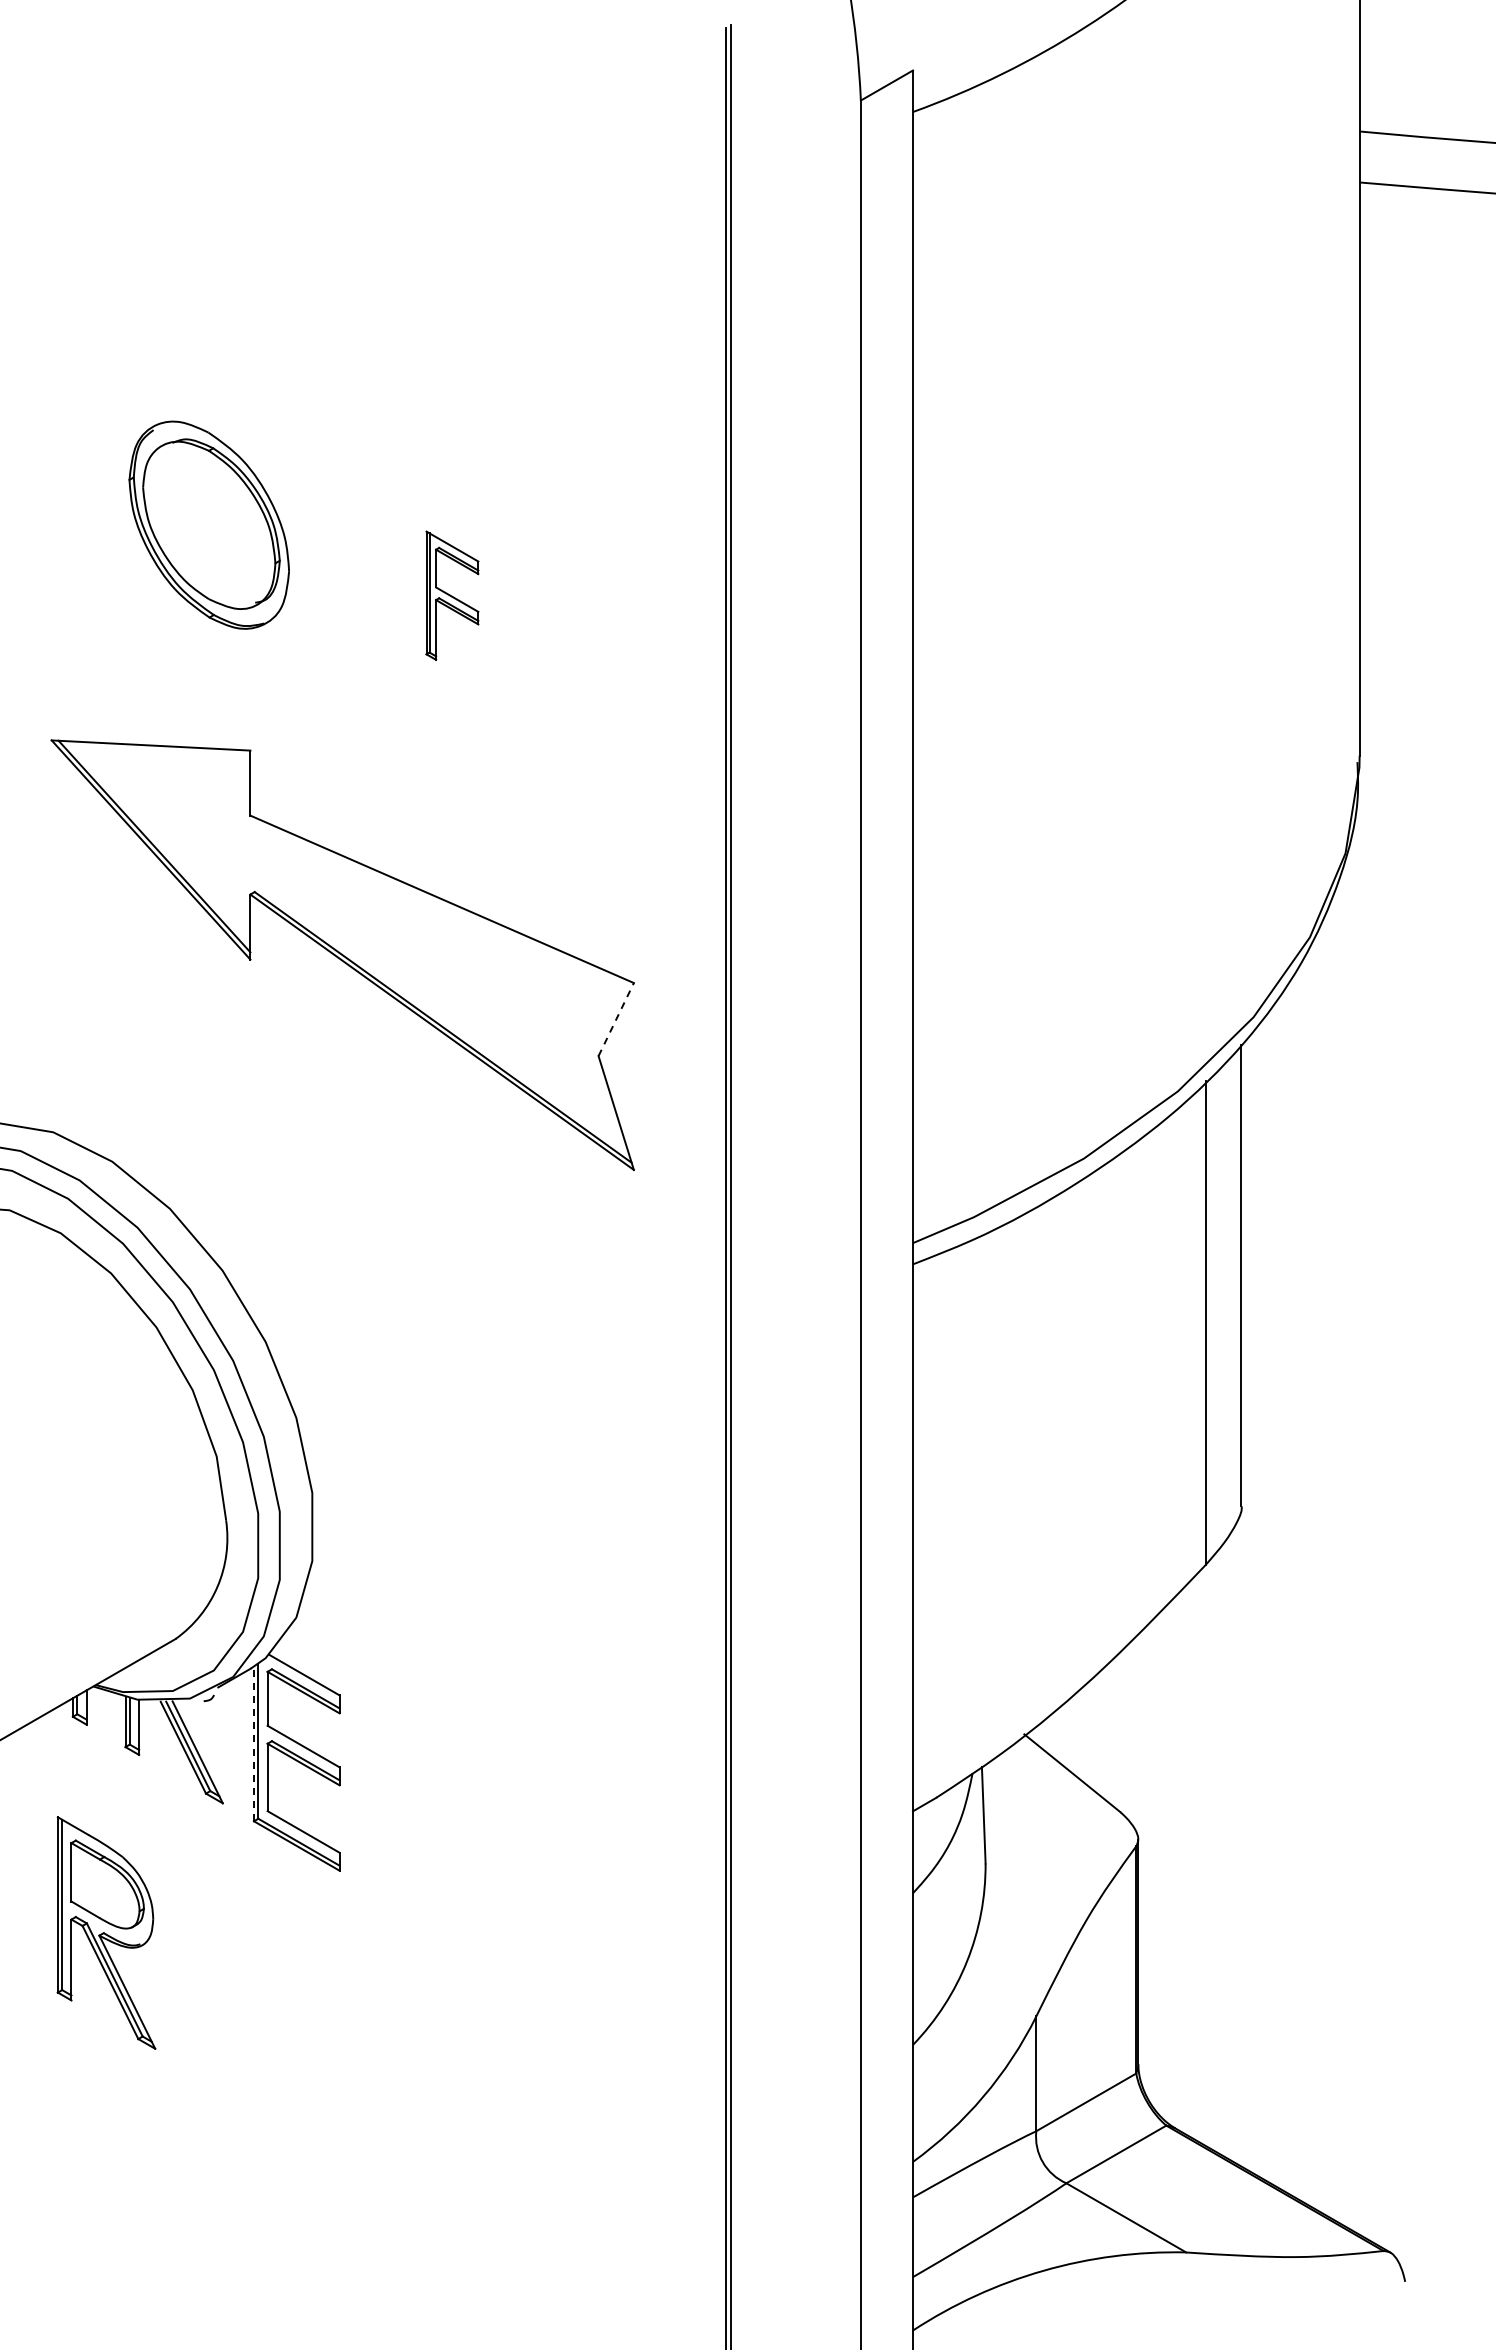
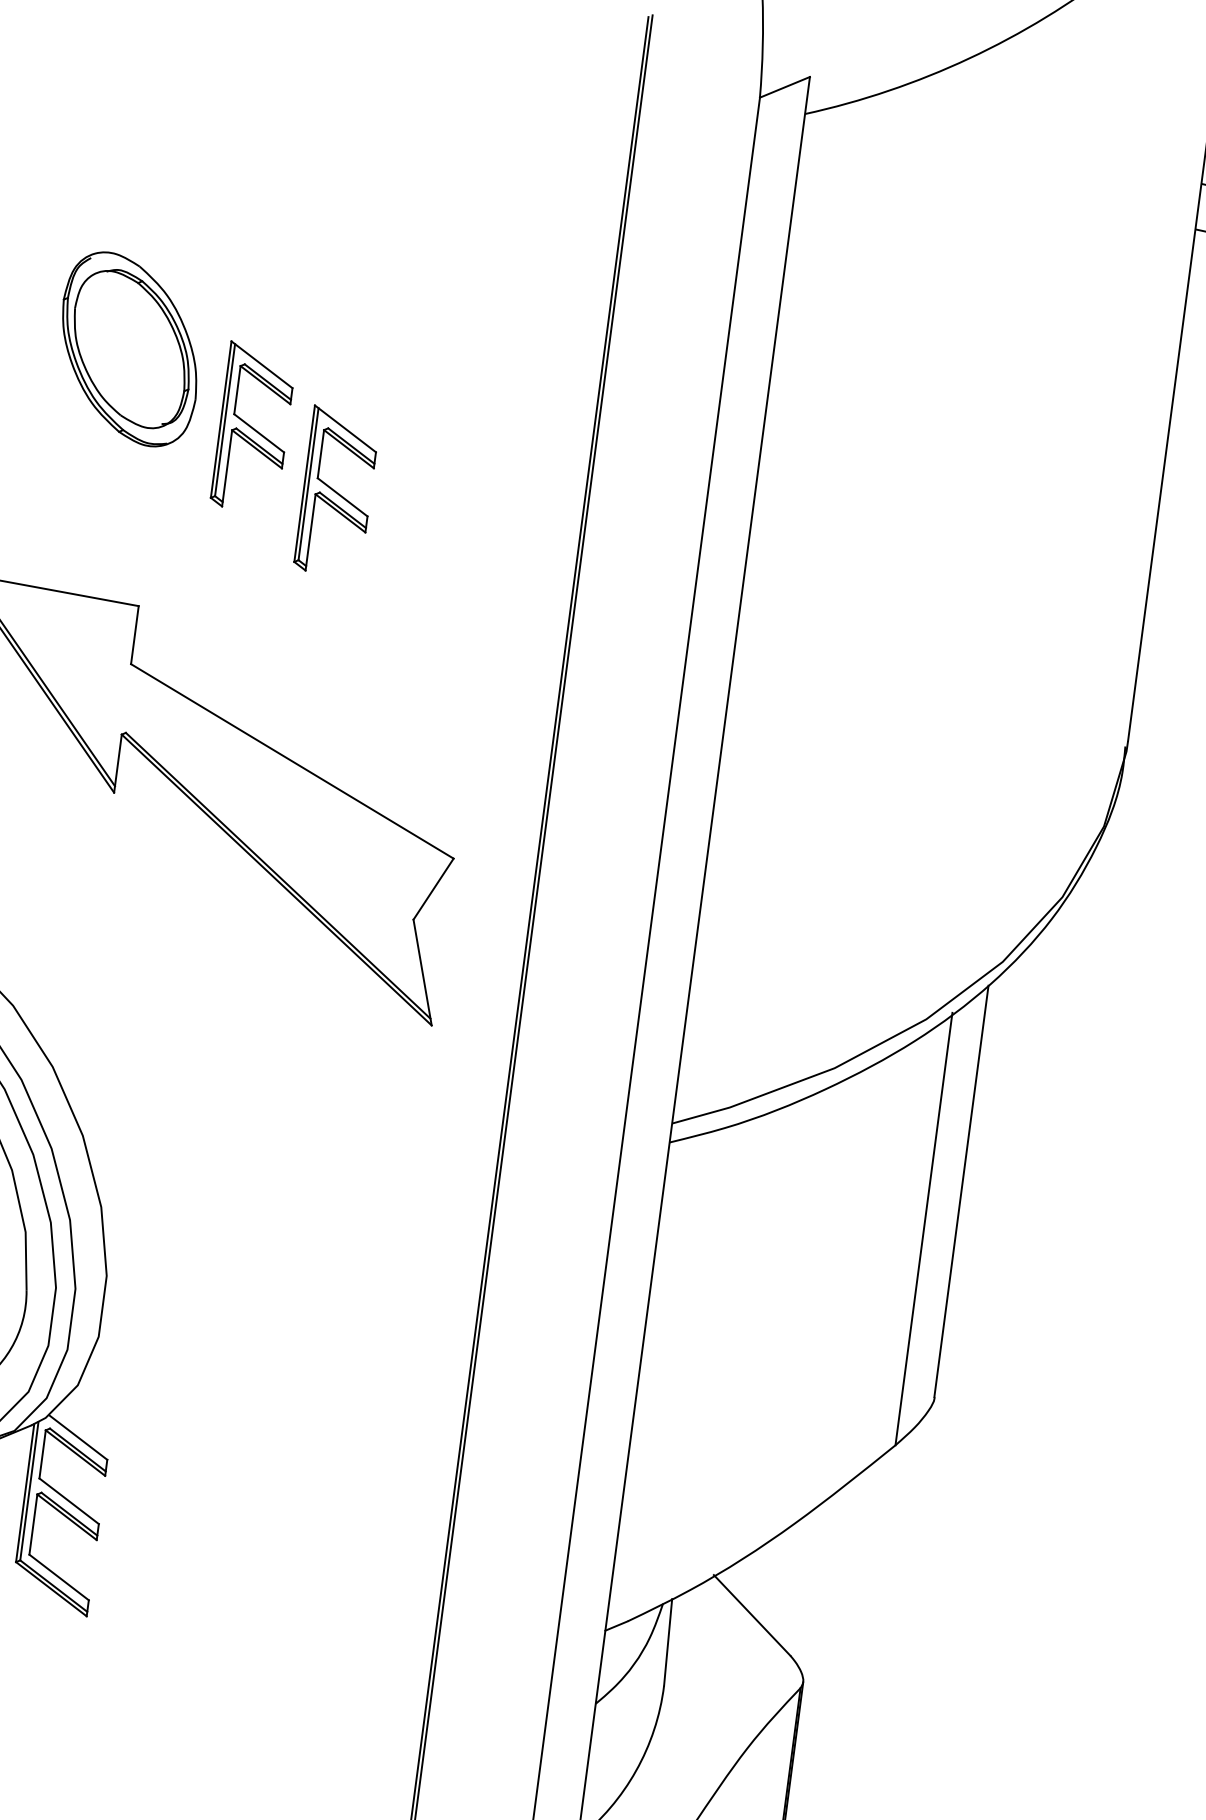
part: (208, 524) -> (129, 348), moved
part: (351, 536) -> (254, 426), added
part: (452, 595) -> (337, 491), size x1.43
line: (616, 1019) -> (433, 889), dashed -> solid
line: (253, 1743) -> (24, 1492), dashed -> solid

